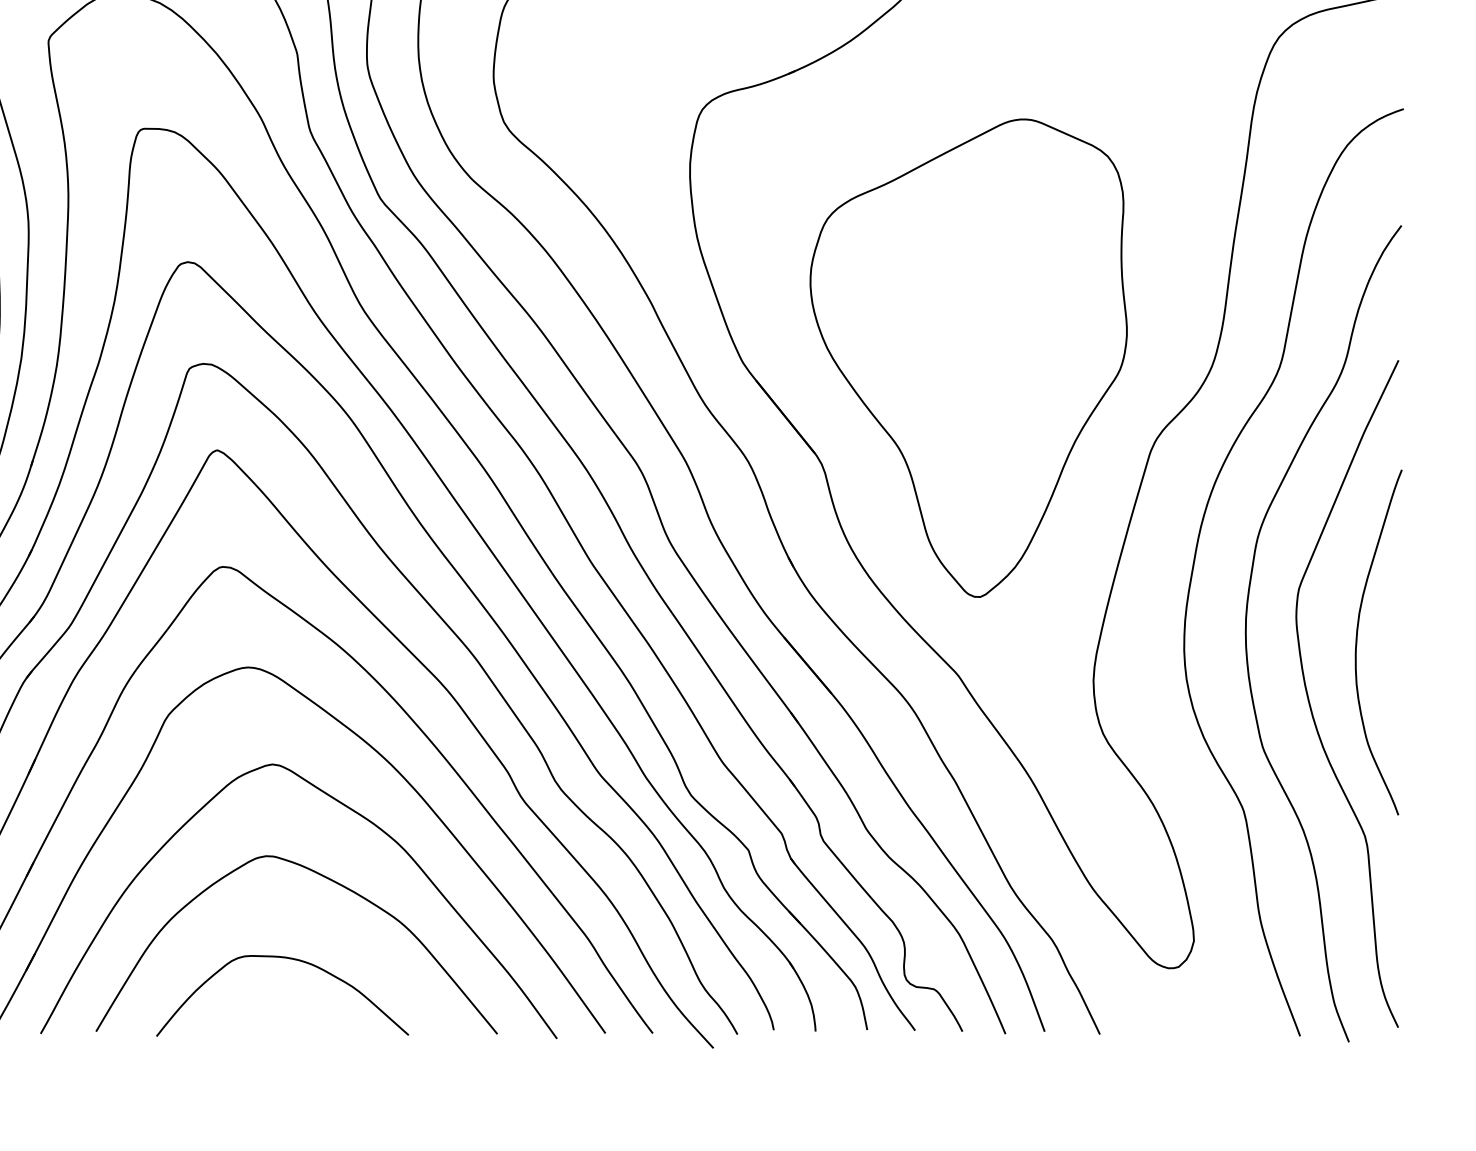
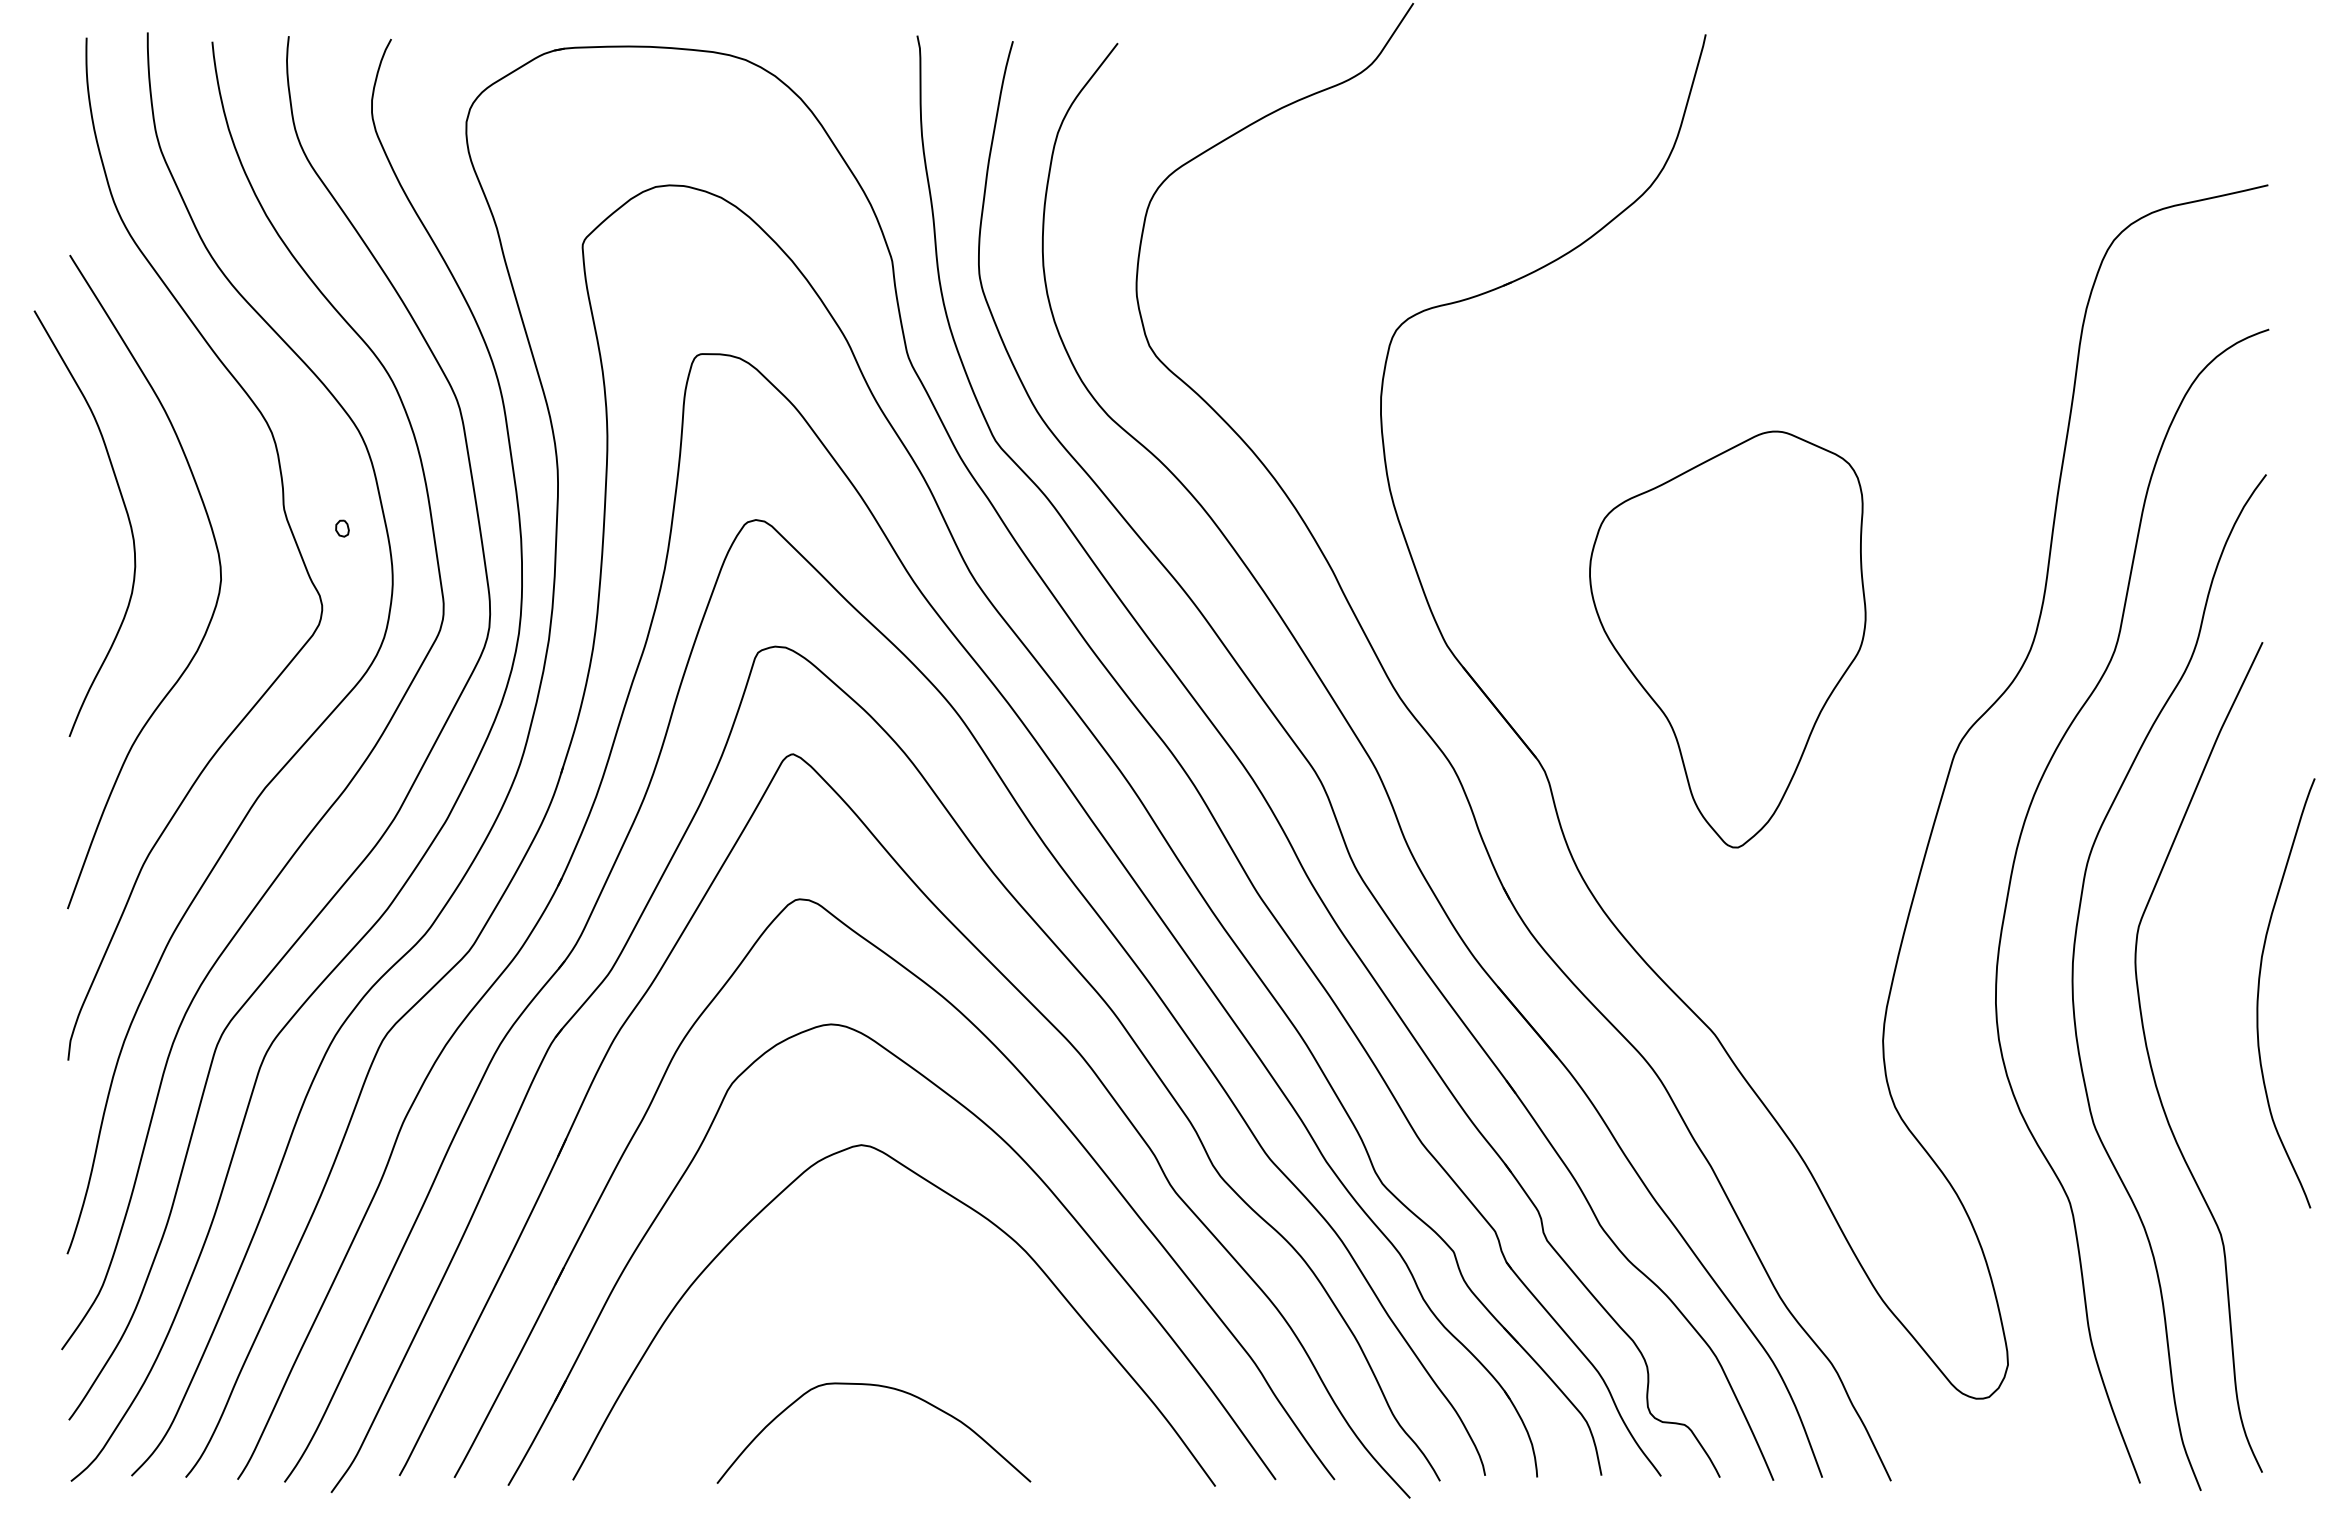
part: (968, 358) -> (1727, 639), size x0.7
curve: (1357, 641) -> (2259, 992), moved
curve: (328, 879) -> (931, 1288), removed

